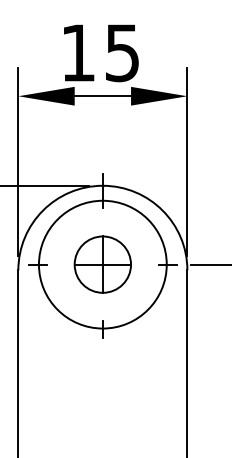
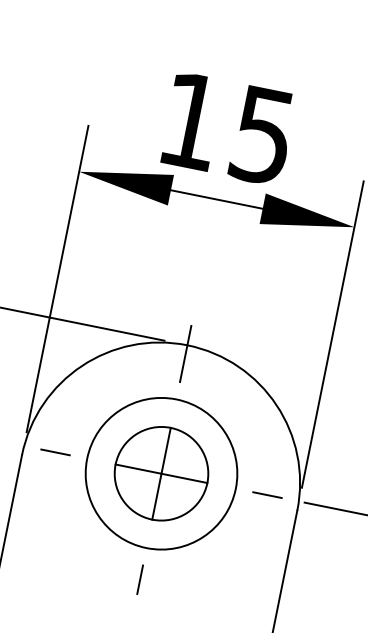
circle: (102, 264) -> (160, 473), size x0.71

